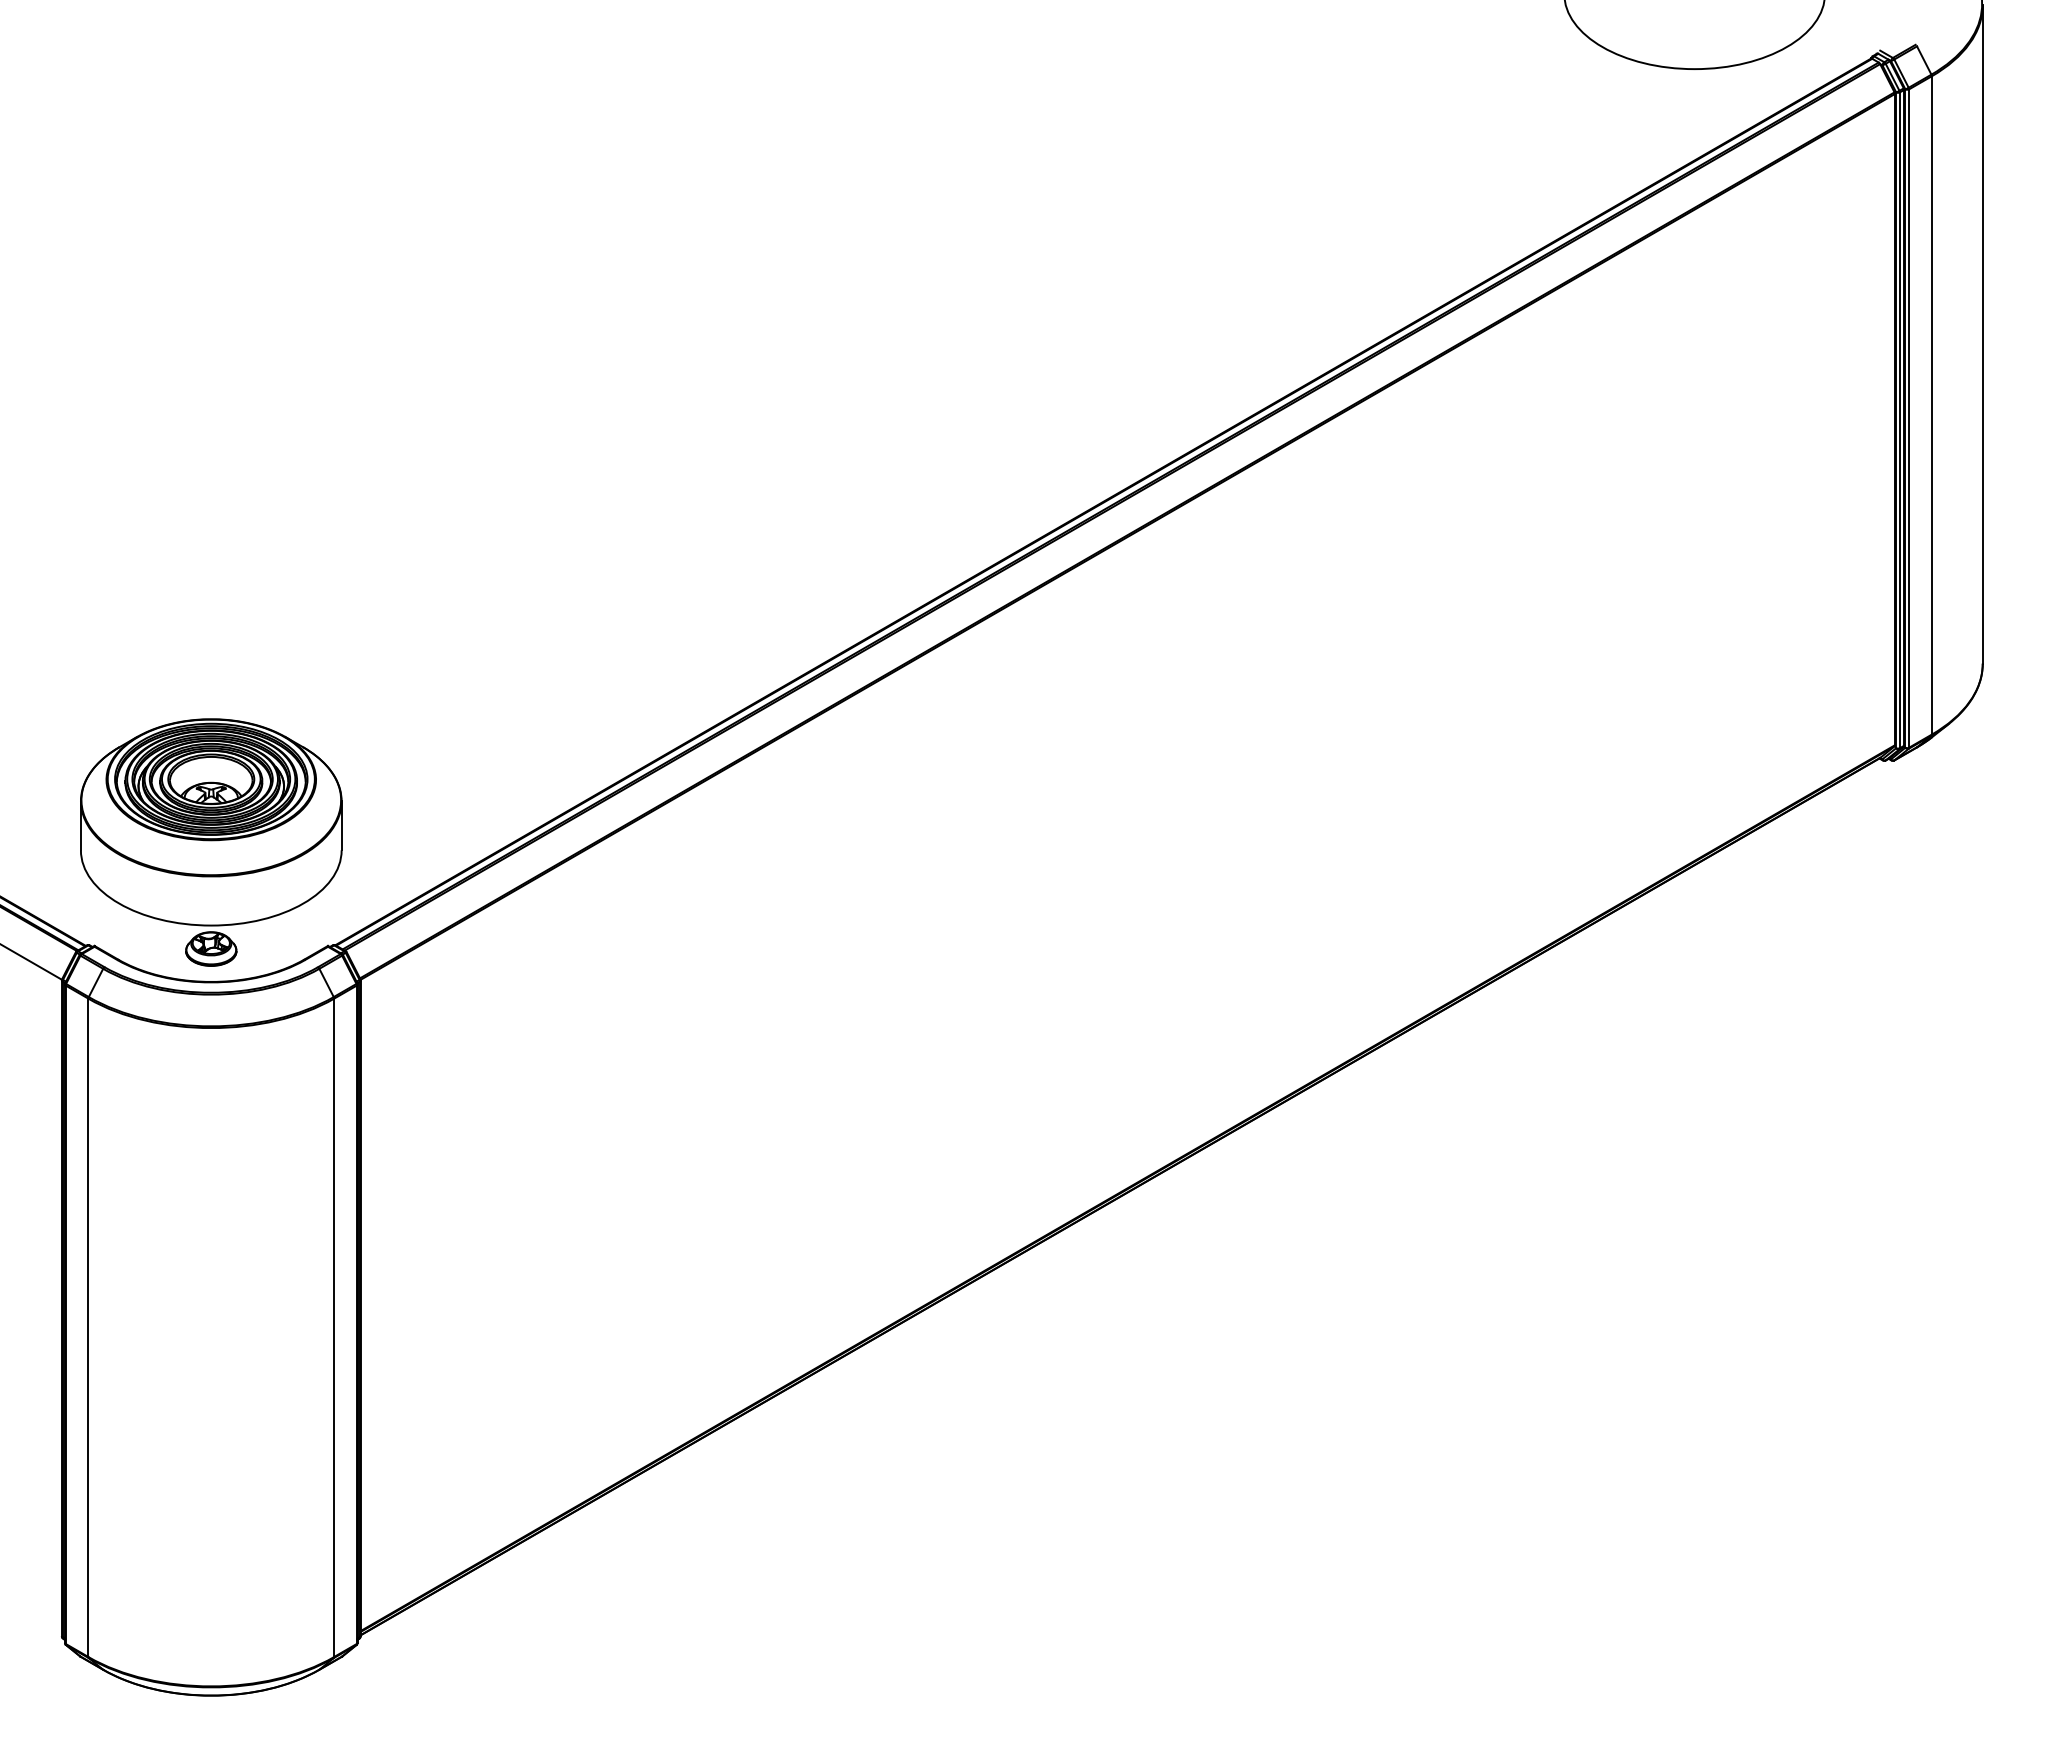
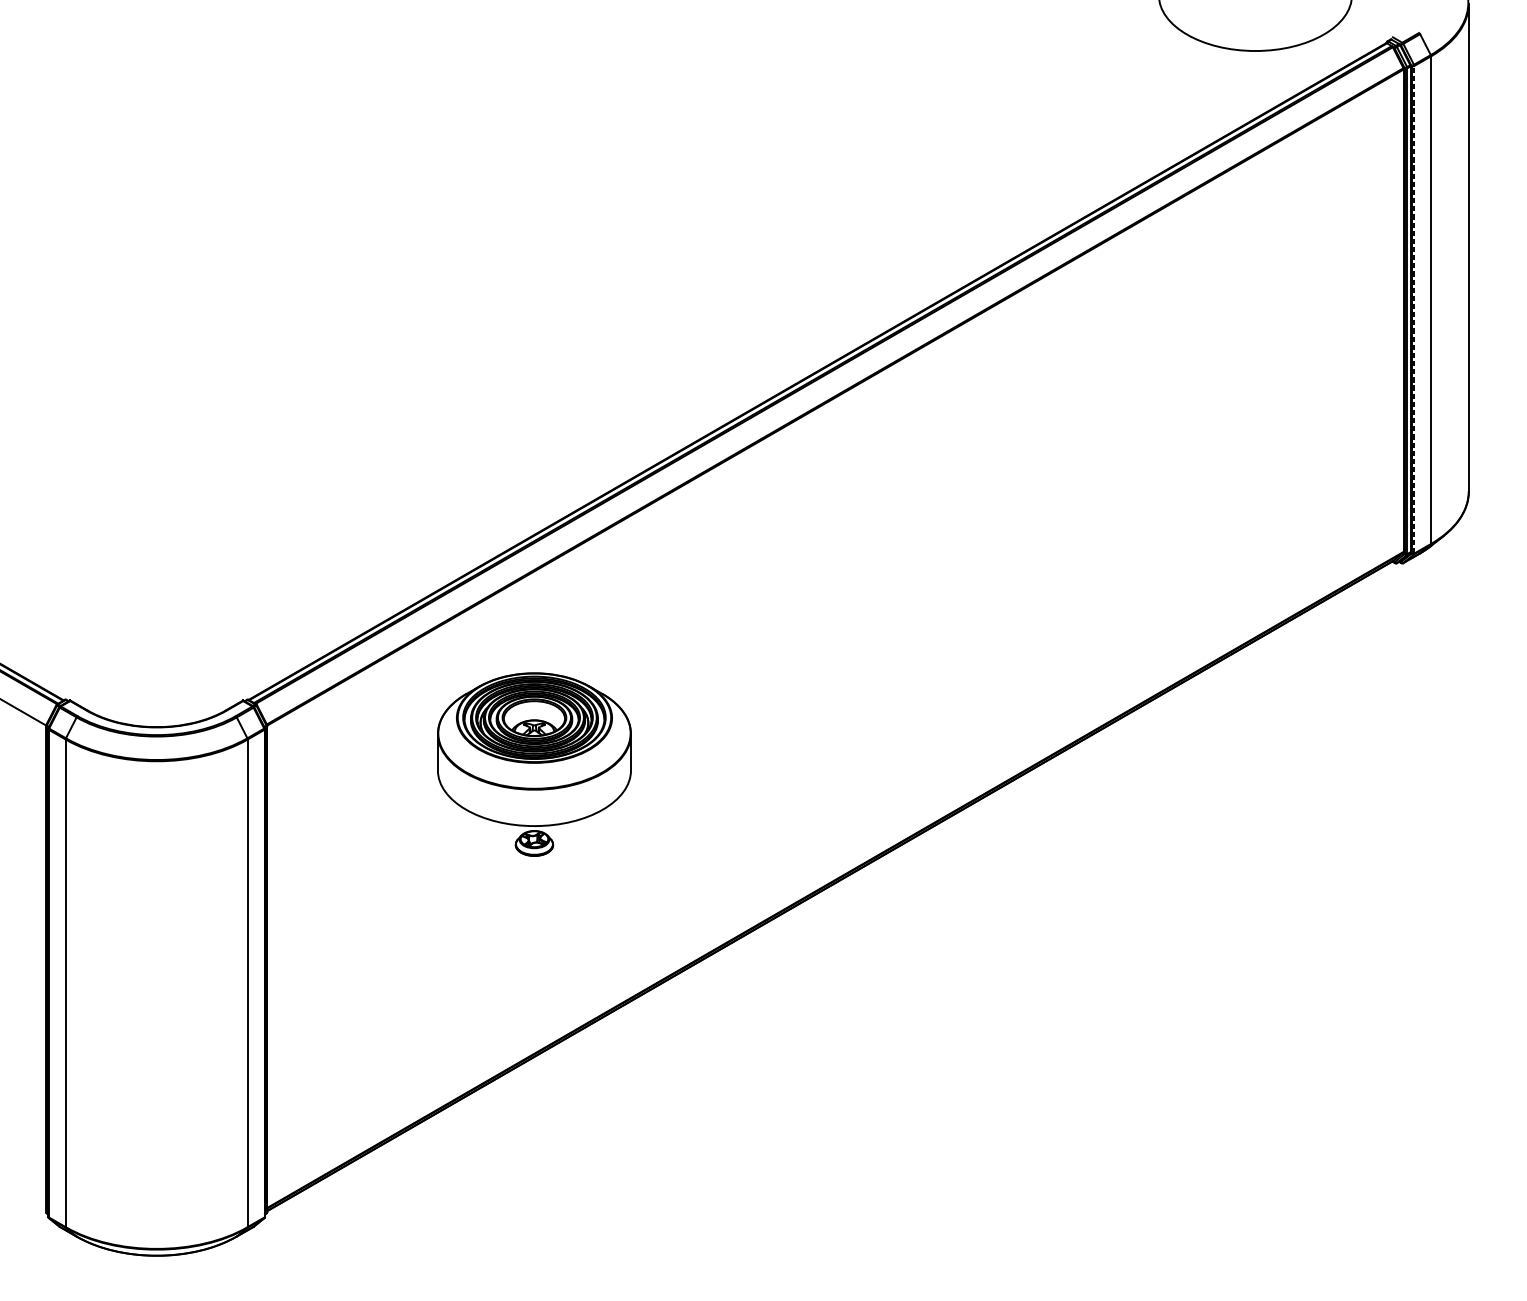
line: (1909, 418) -> (1414, 309), solid -> dashed
part: (211, 842) -> (534, 764), moved

